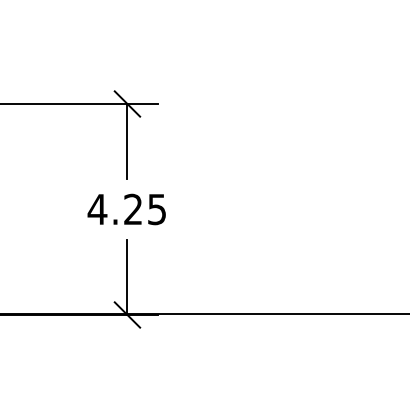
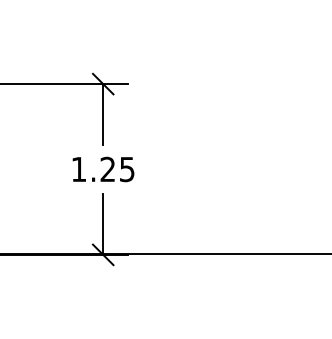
text: (97, 209) -> (78, 169), 4.25 -> 1.25

